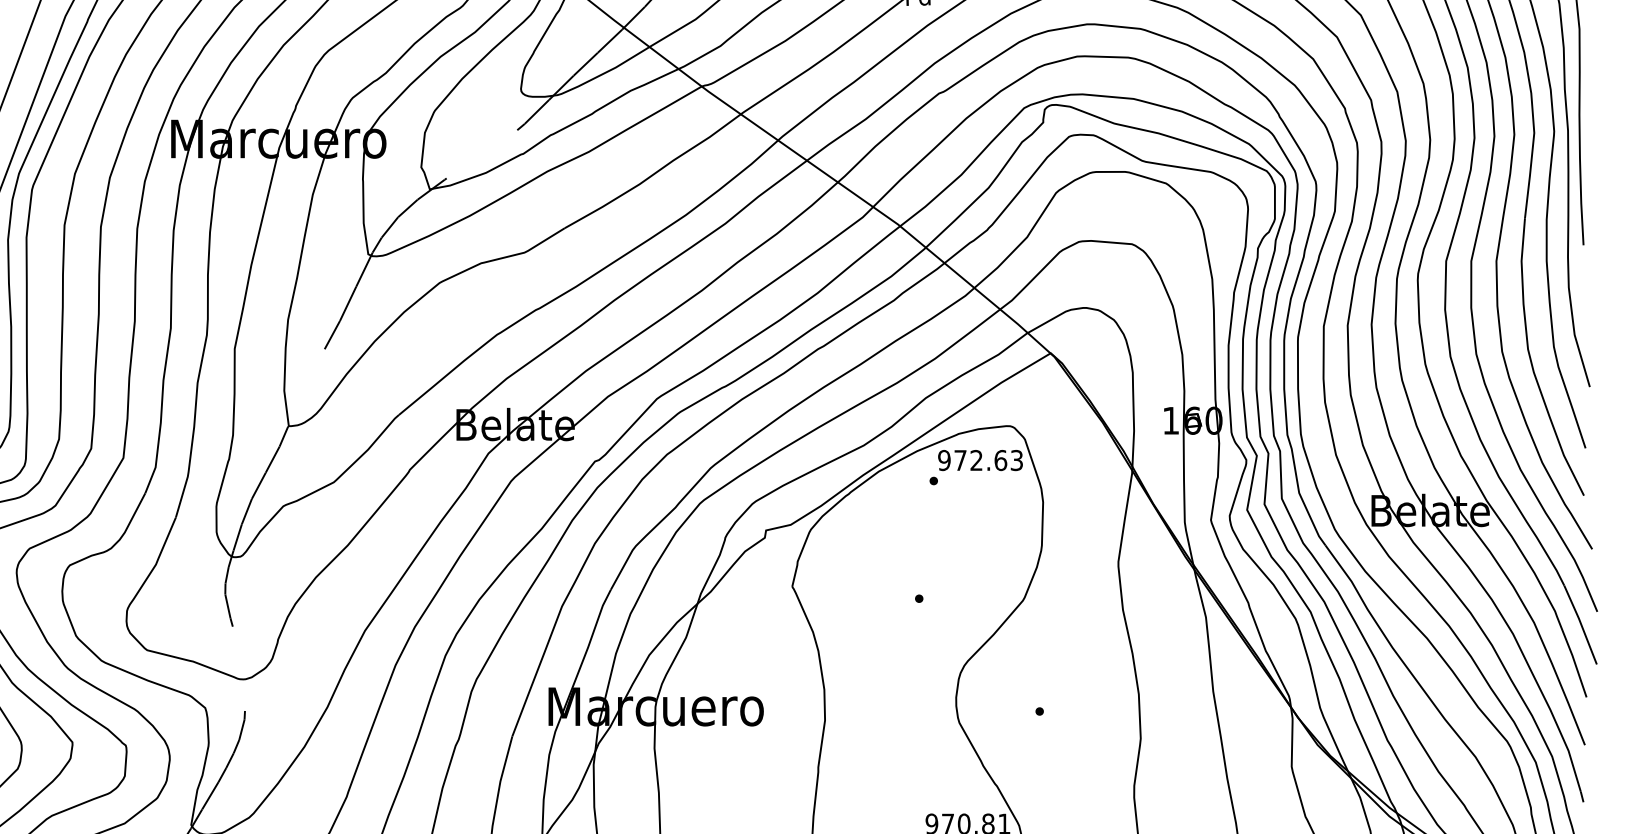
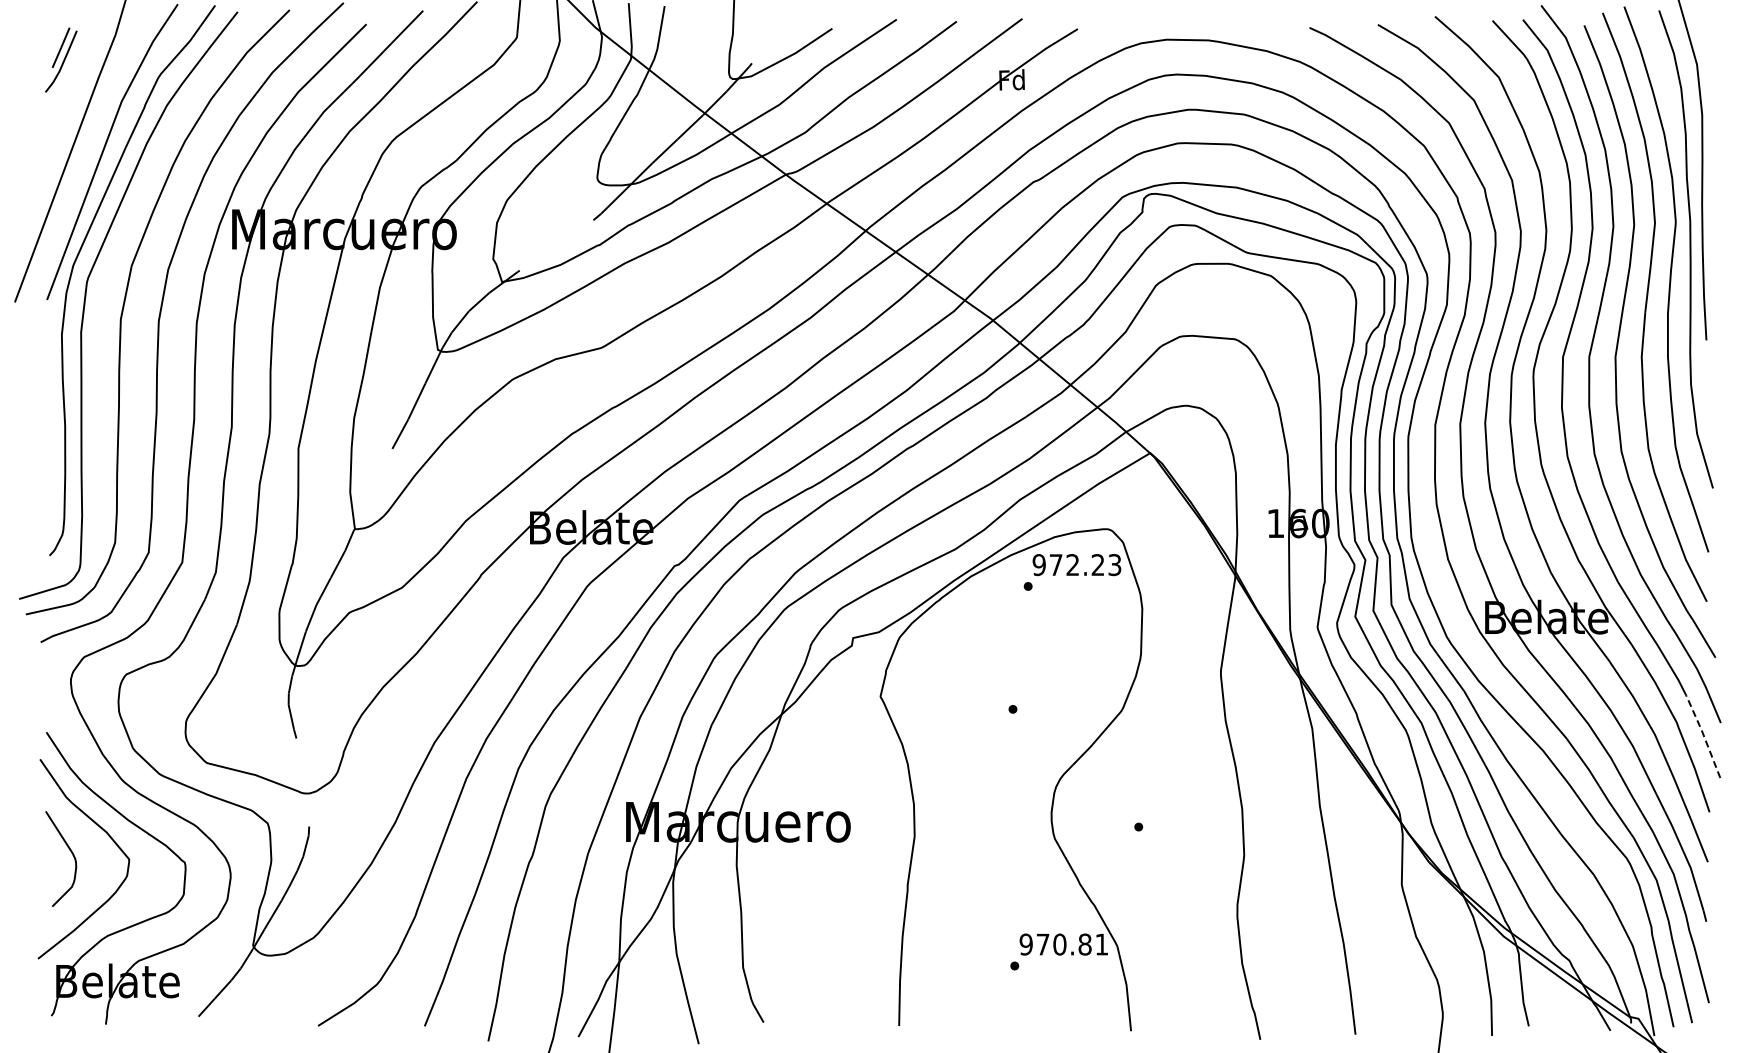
text: (1000, 460) -> (1097, 565), 972.63 -> 972.23
line: (1580, 623) -> (1703, 735), solid -> dashed

